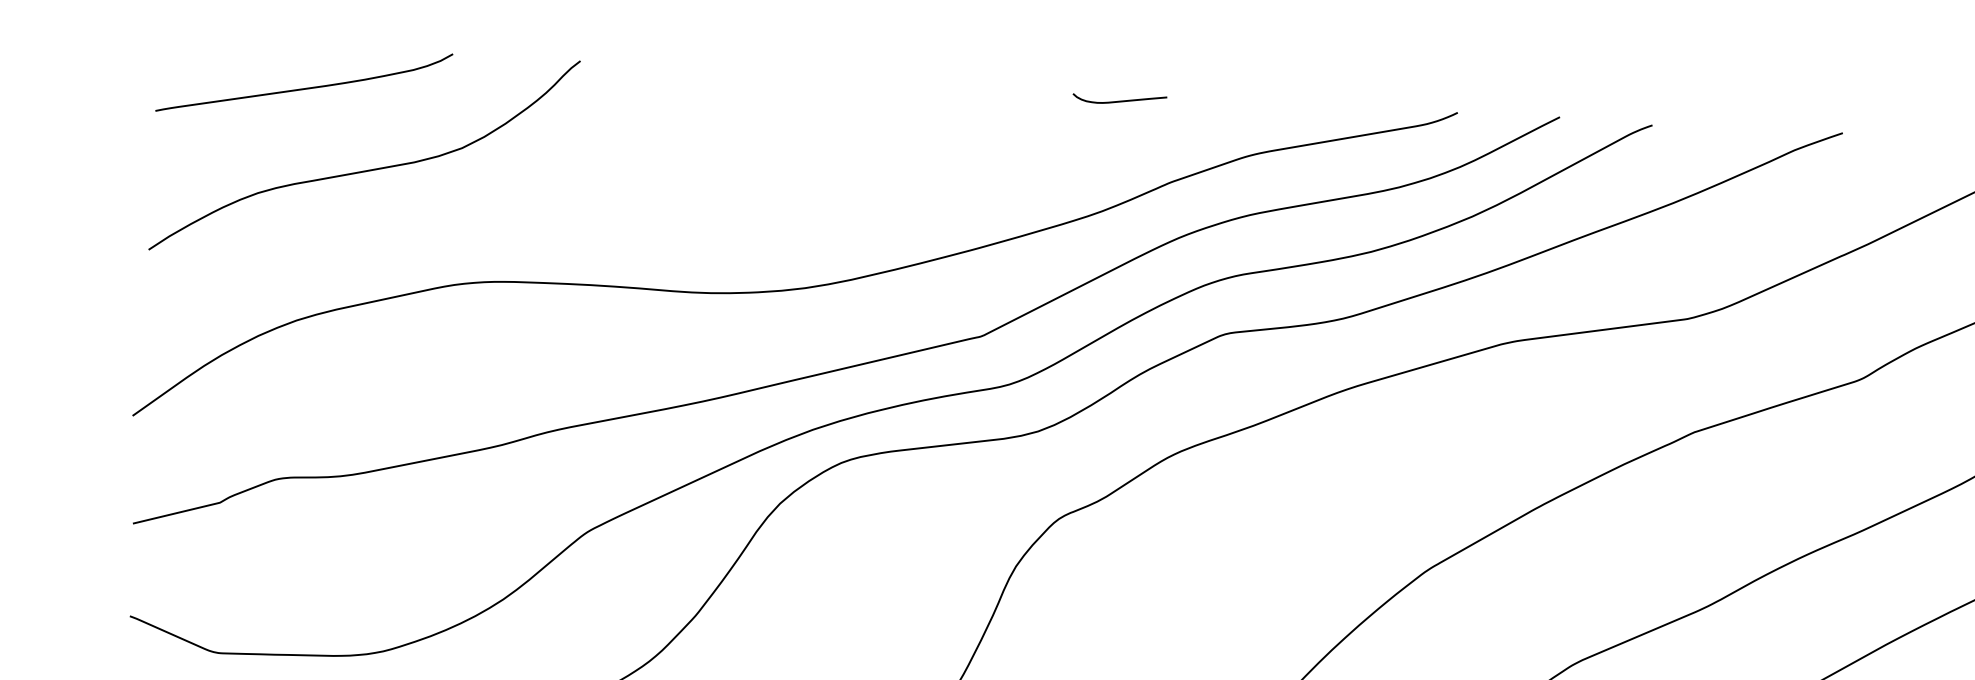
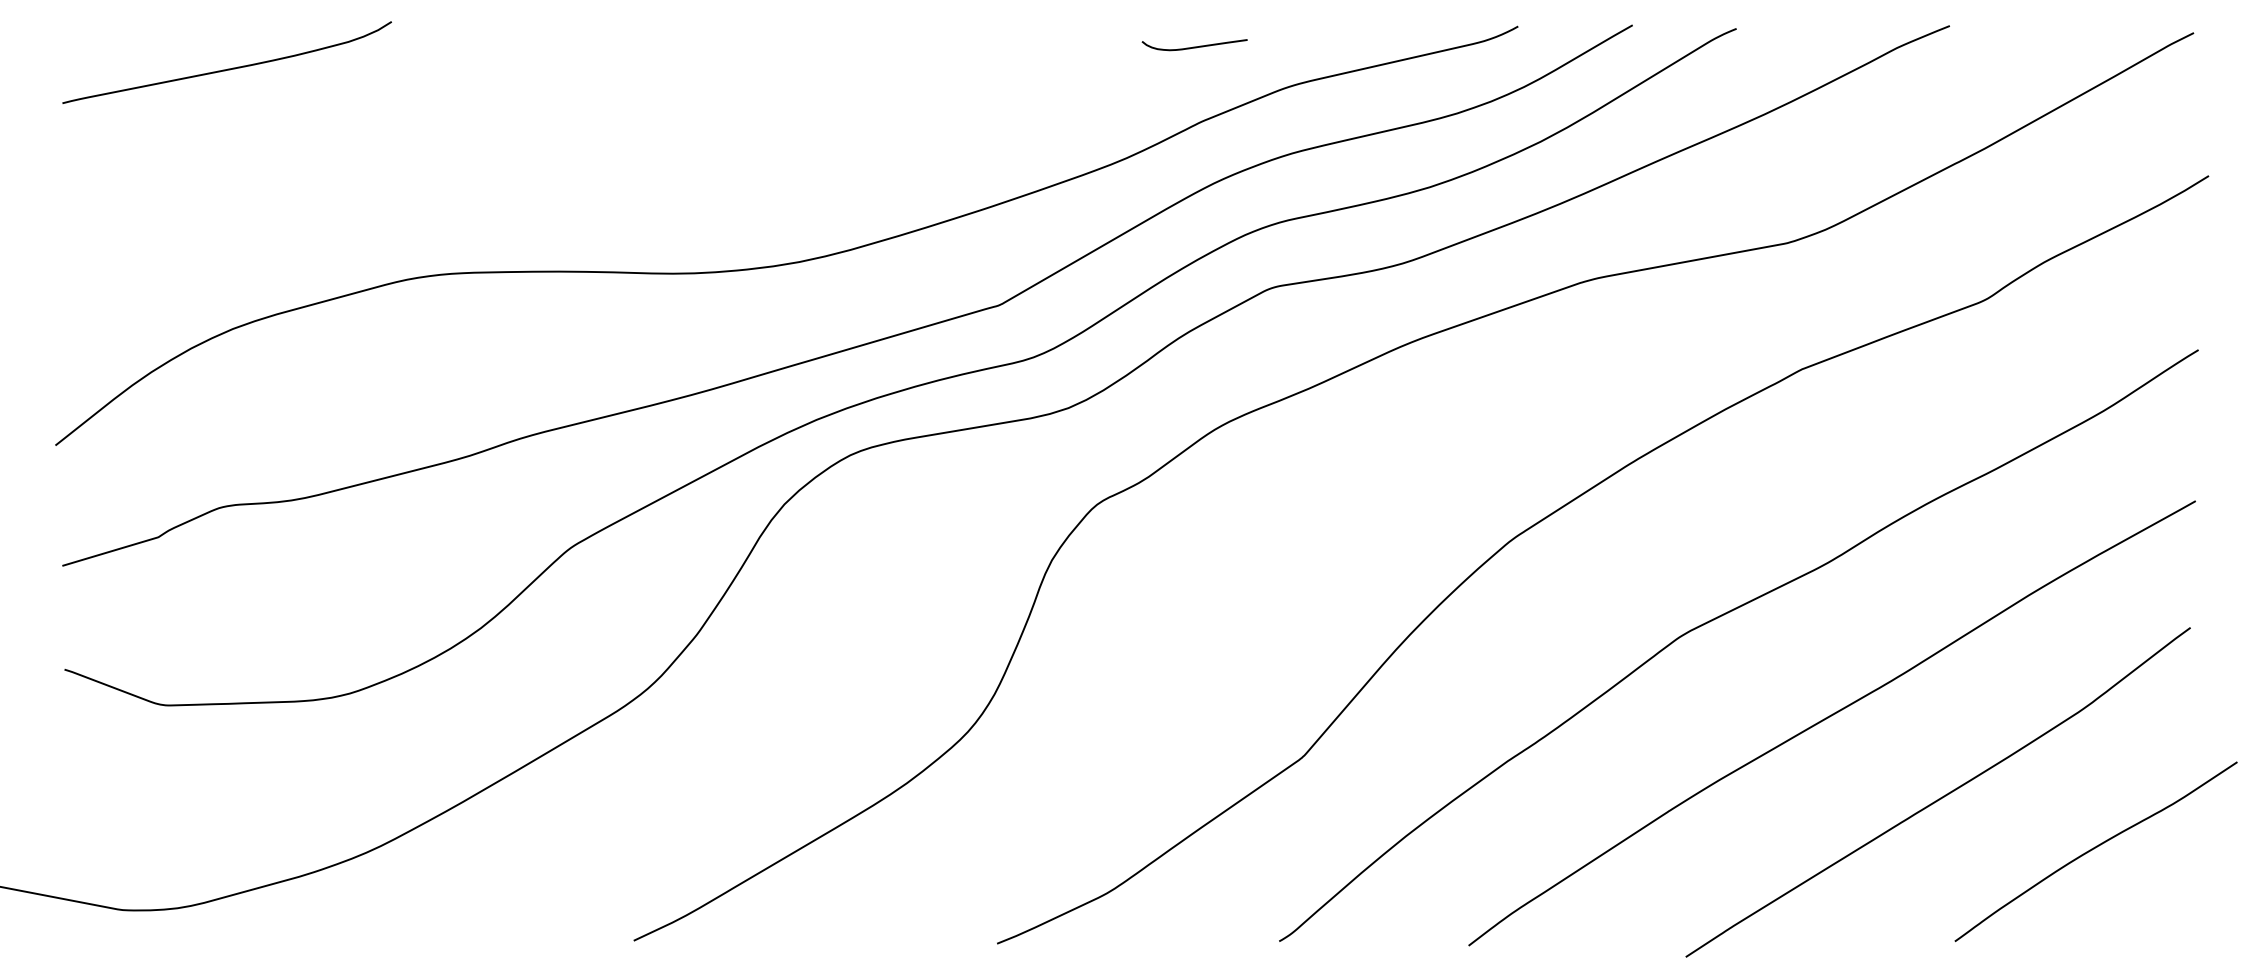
curve: (1119, 100) -> (1194, 46), moved
curve: (366, 169) -> (302, 156), removed

